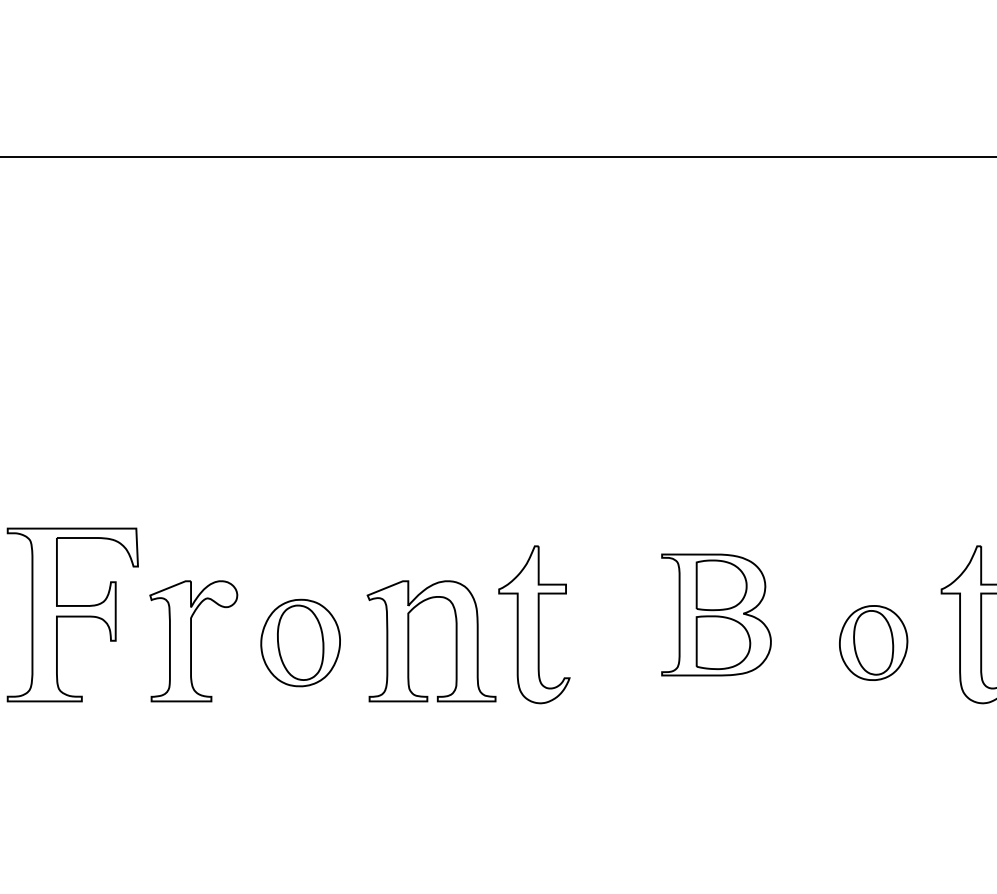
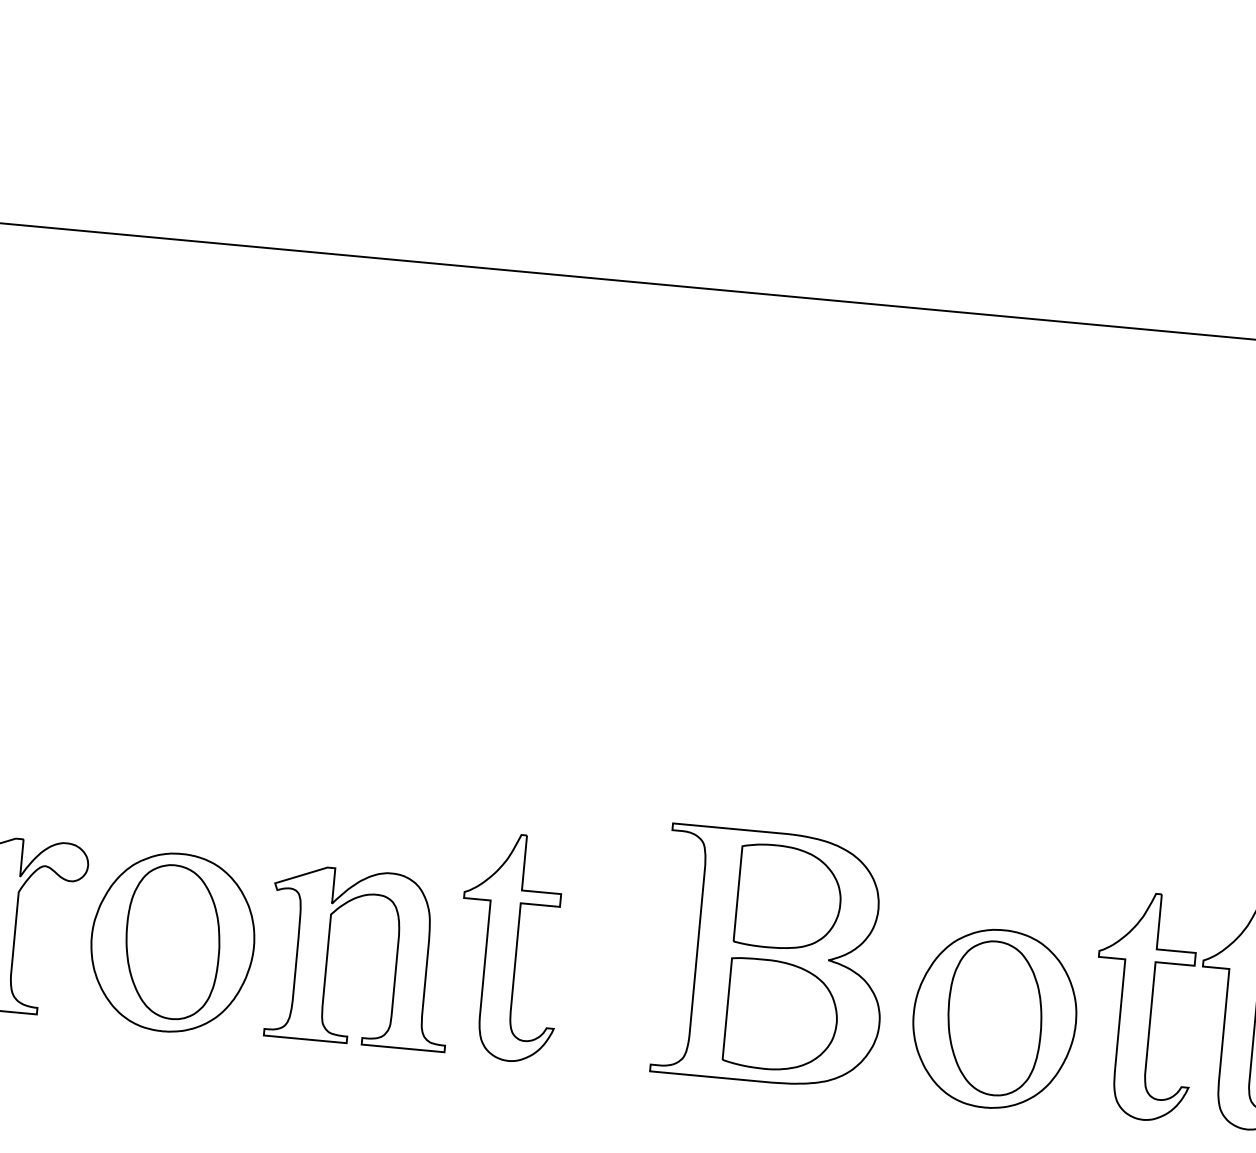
part: (716, 614) -> (773, 956), size x1.43
part: (300, 642) -> (172, 941), size x1.43
part: (873, 642) -> (994, 1018), size x1.67

